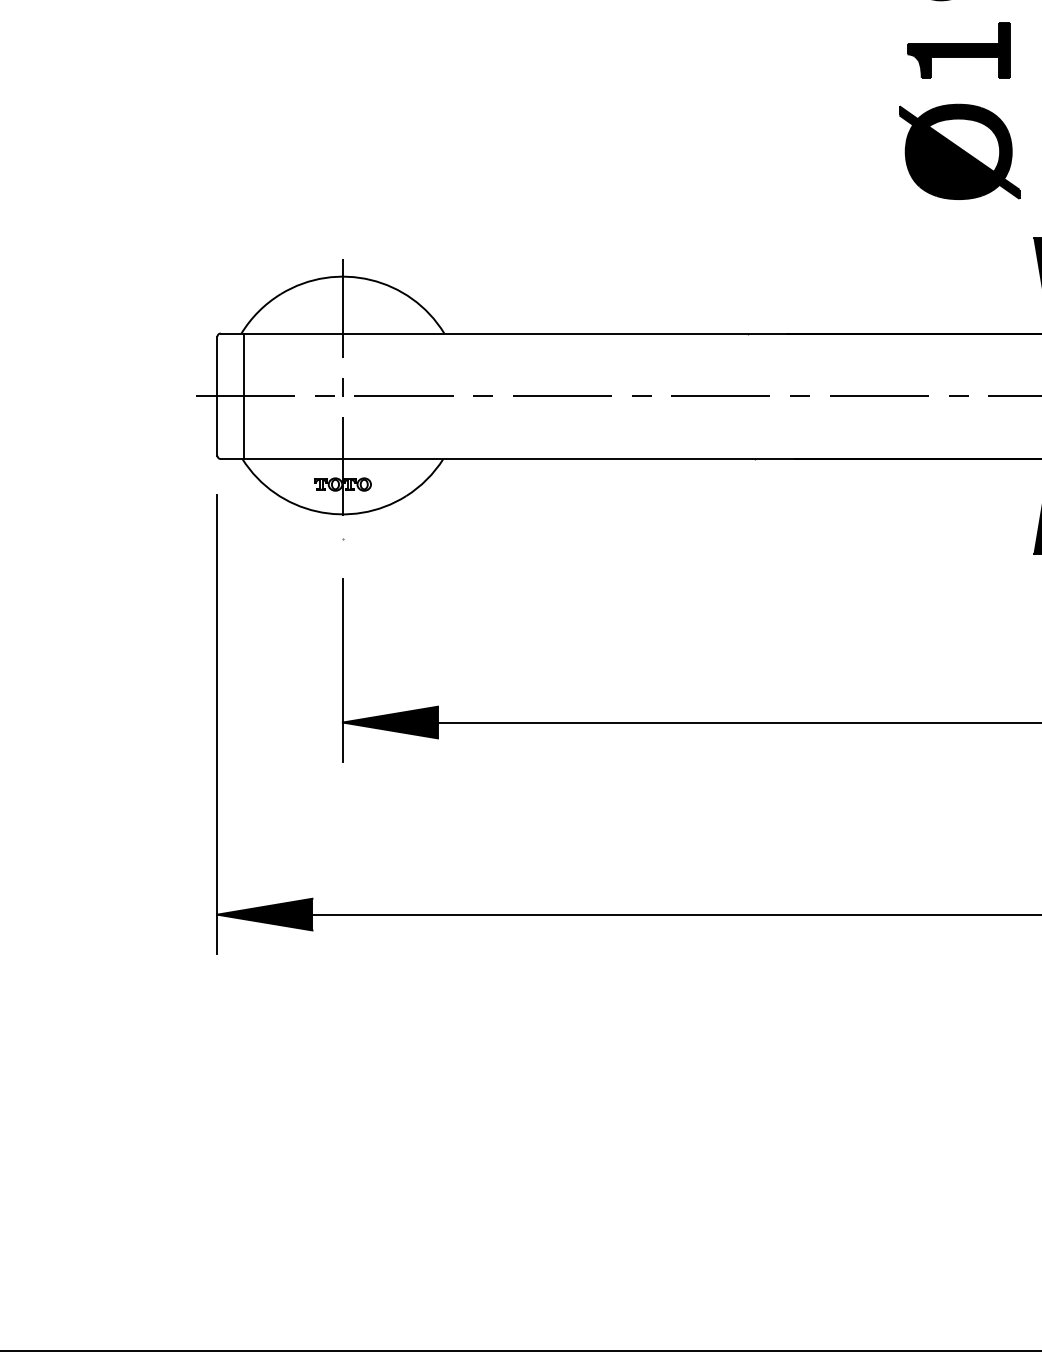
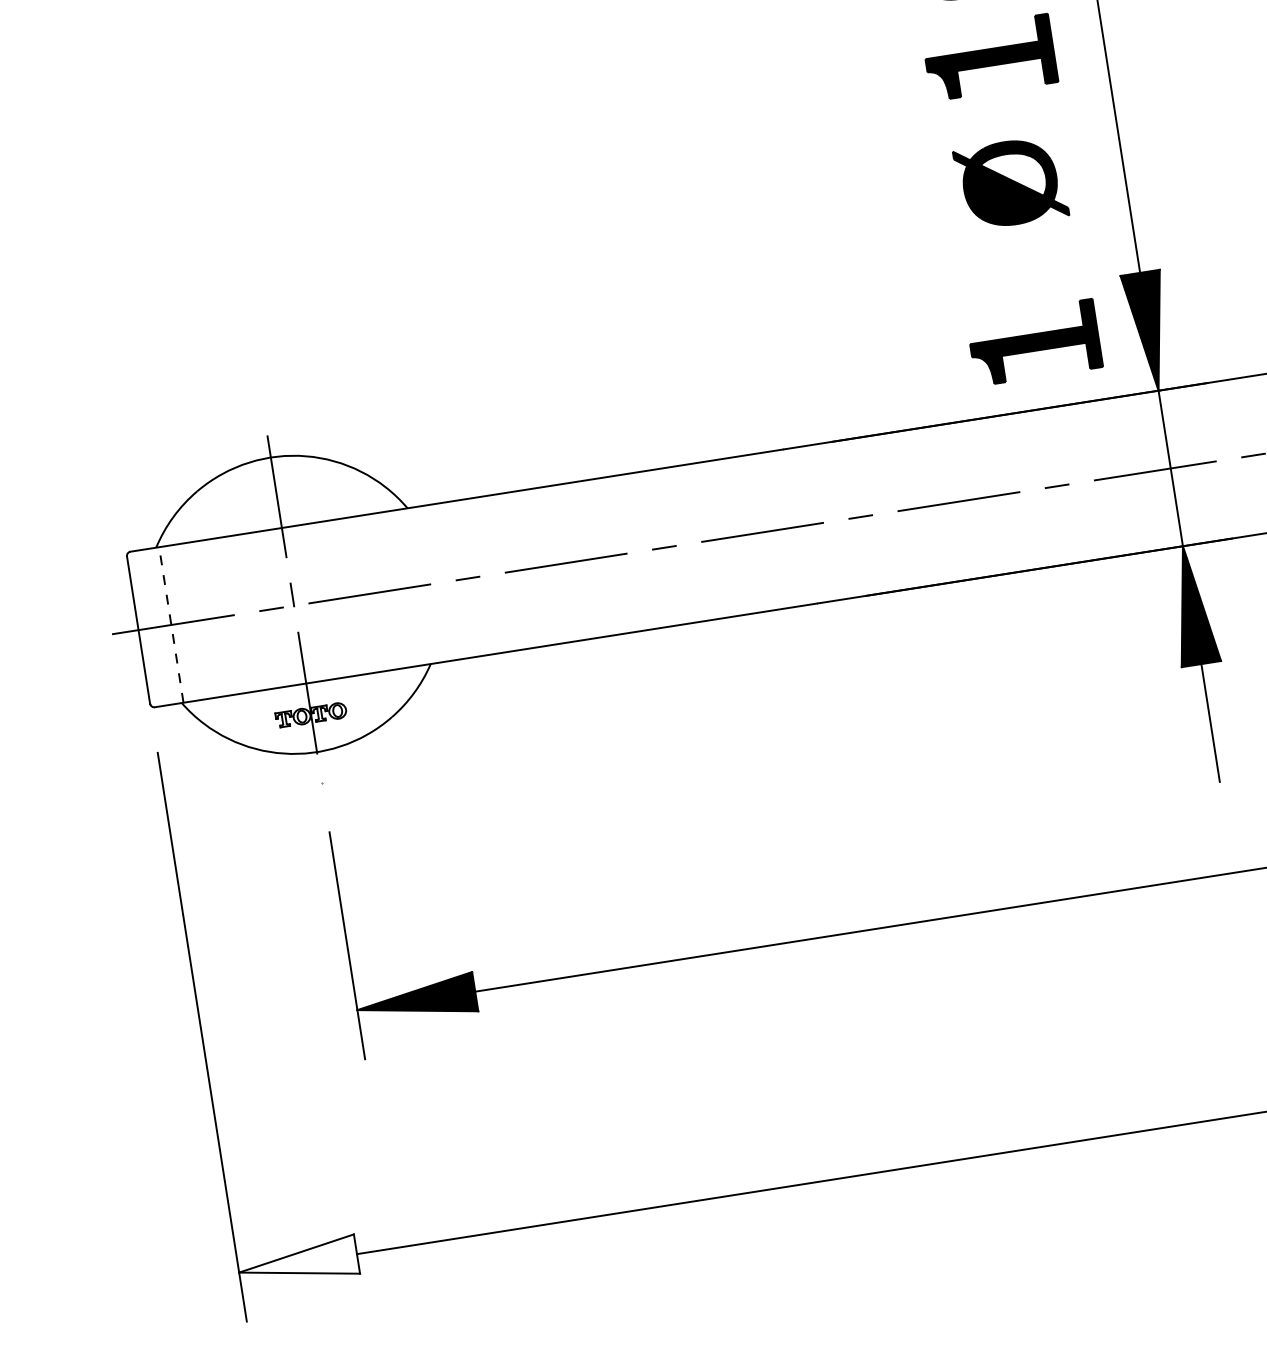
part: (959, 151) -> (1010, 182), size x0.7
part: (958, 280) -> (1034, 342), added
line: (243, 396) -> (170, 625), solid -> dashed
fill: (264, 914) -> (297, 1263), removed

